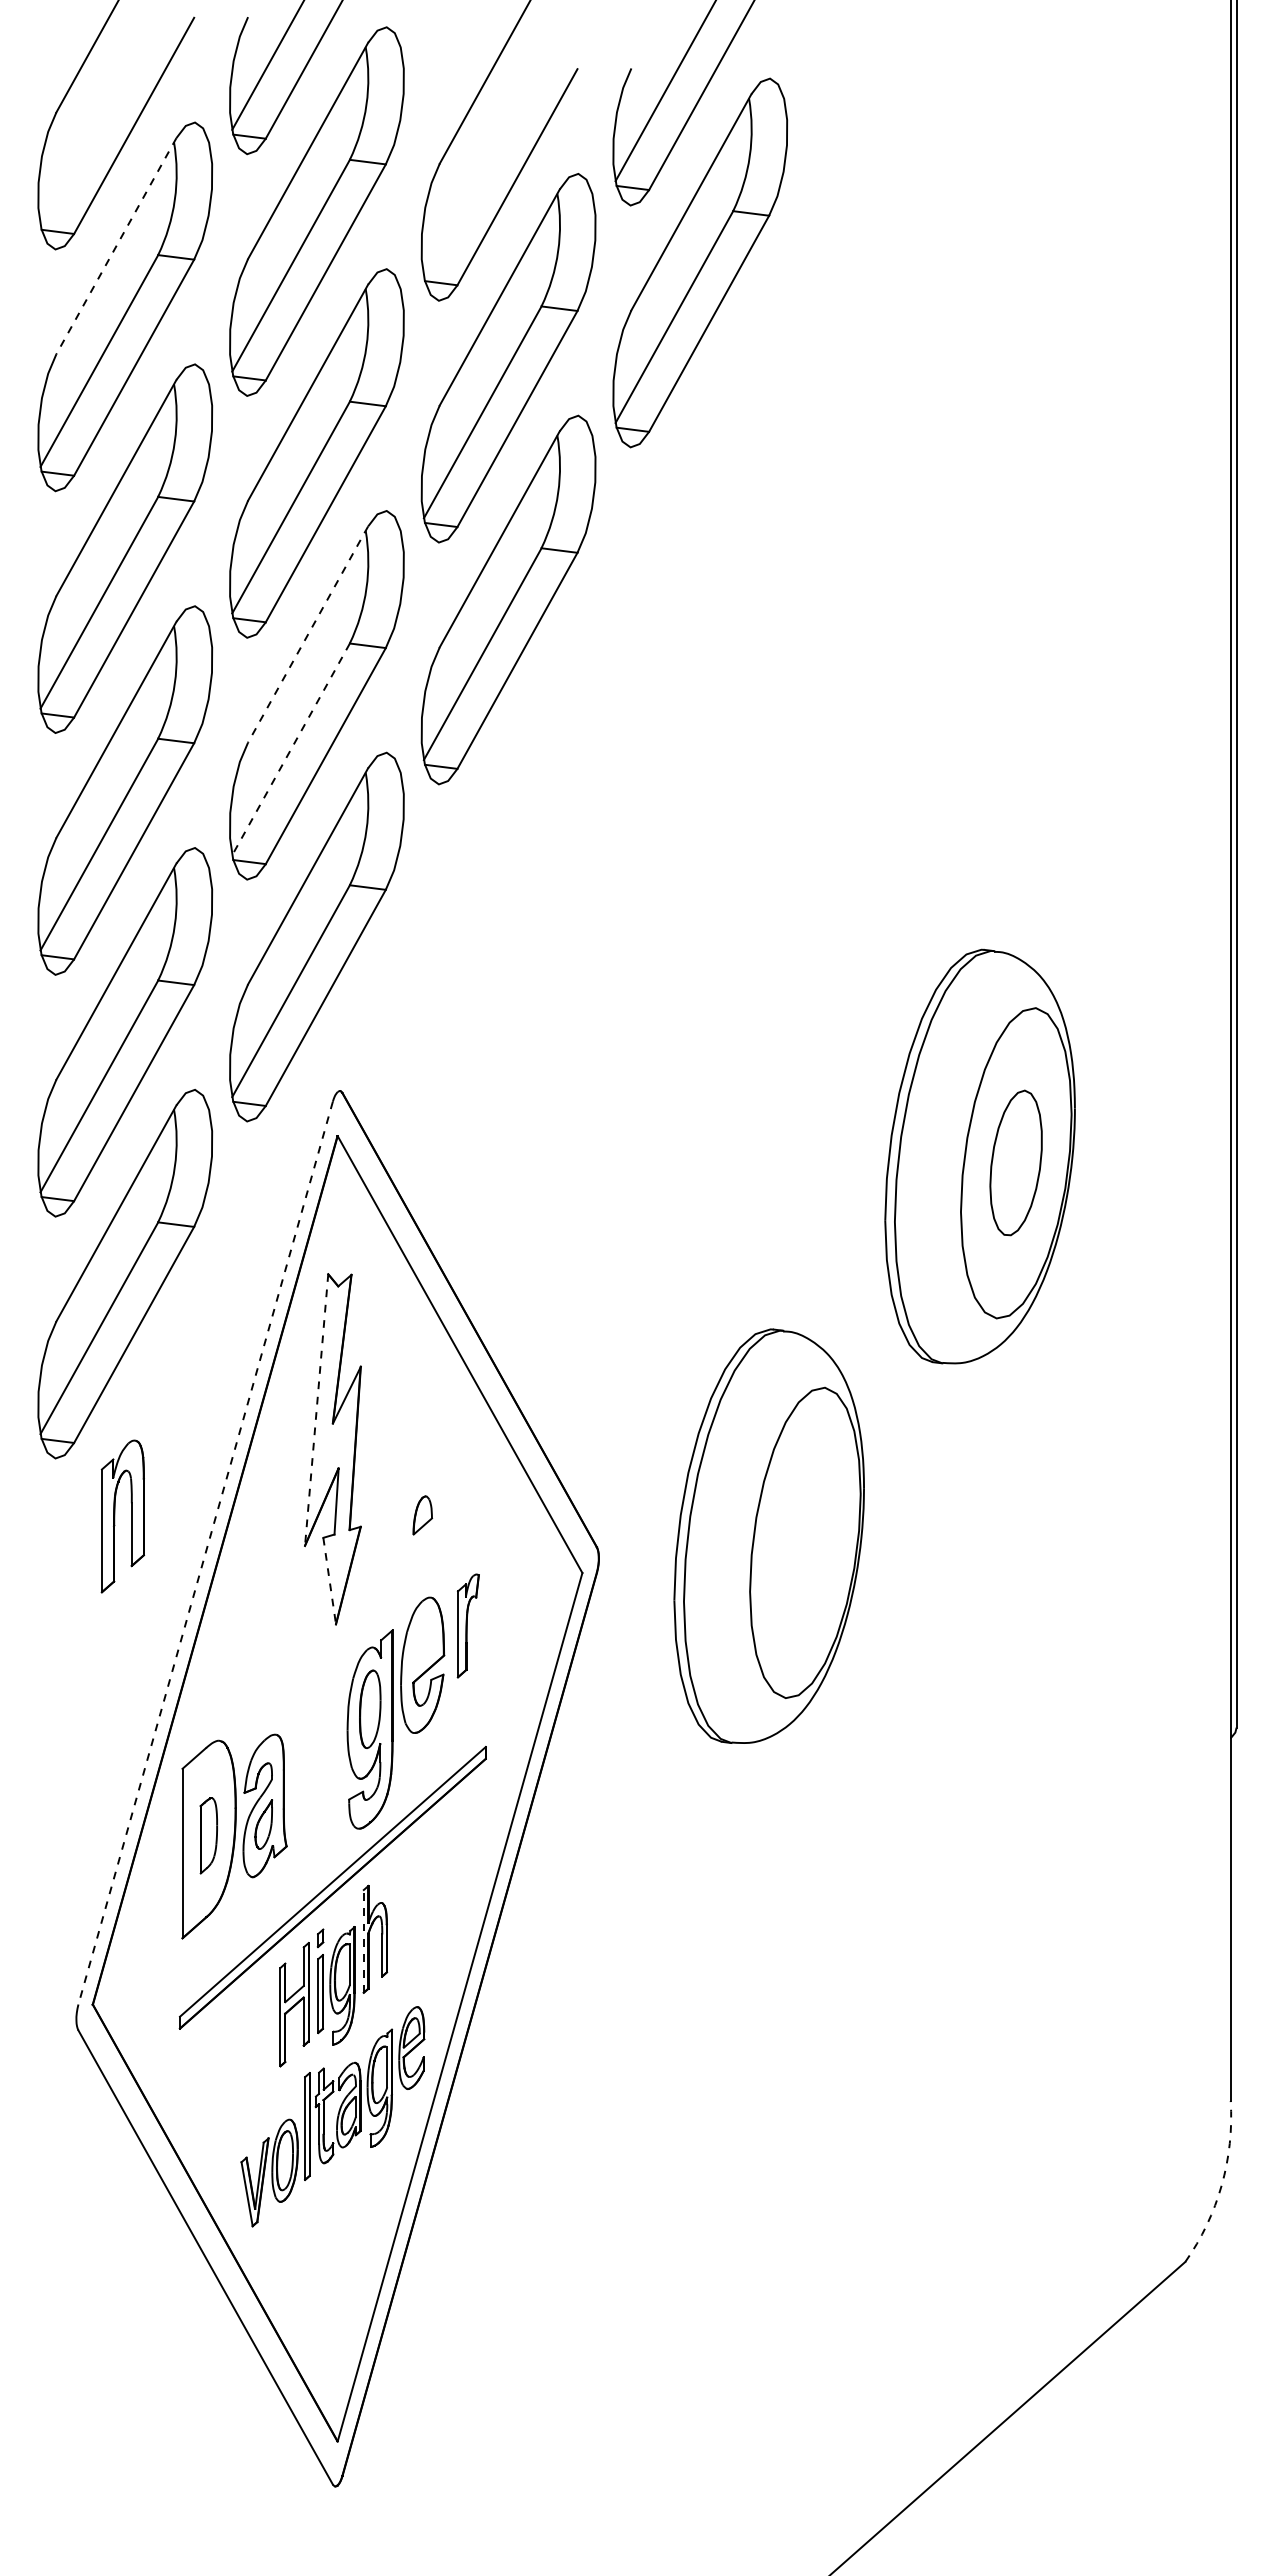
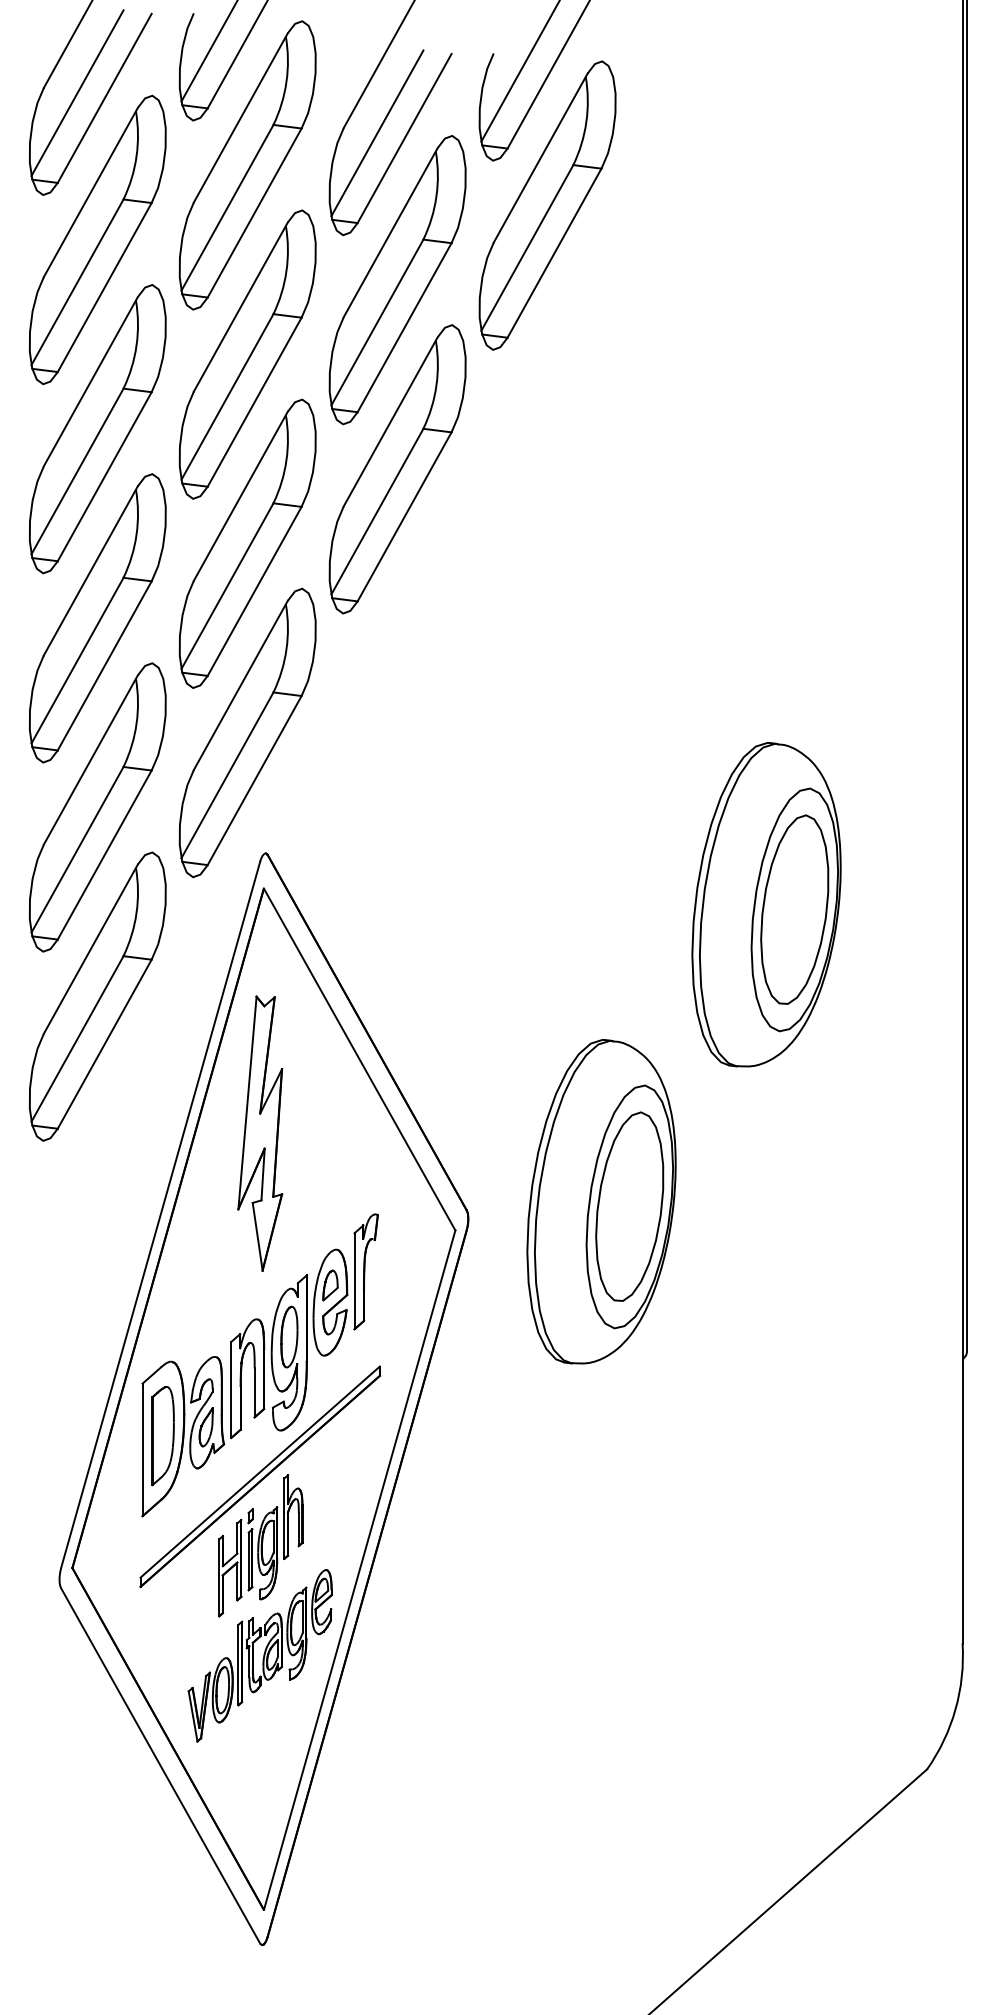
line: (99, 119) -> (77, 93), added
line: (482, 170) -> (377, 133), added
line: (116, 246) -> (90, 192), dashed -> solid
line: (308, 634) -> (241, 496), dashed -> solid
line: (290, 749) -> (227, 586), dashed -> solid
part: (1015, 1162) -> (794, 909), size x1.67
line: (316, 1410) -> (247, 1103), dashed -> solid
part: (422, 1515) -> (330, 1285), moved
part: (115, 1516) -> (241, 1378), moved
part: (804, 1542) -> (629, 1206), added
line: (205, 1553) -> (160, 1215), dashed -> solid
line: (329, 1581) -> (257, 1237), dashed -> solid
part: (468, 1625) -> (366, 1271), size x1.43
part: (208, 1835) -> (162, 1435), size x1.67
line: (363, 1940) -> (284, 1517), dashed -> solid
arc: (1221, 2185) -> (955, 1709), dashed -> solid

